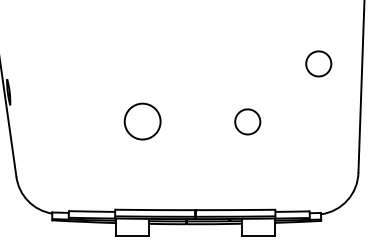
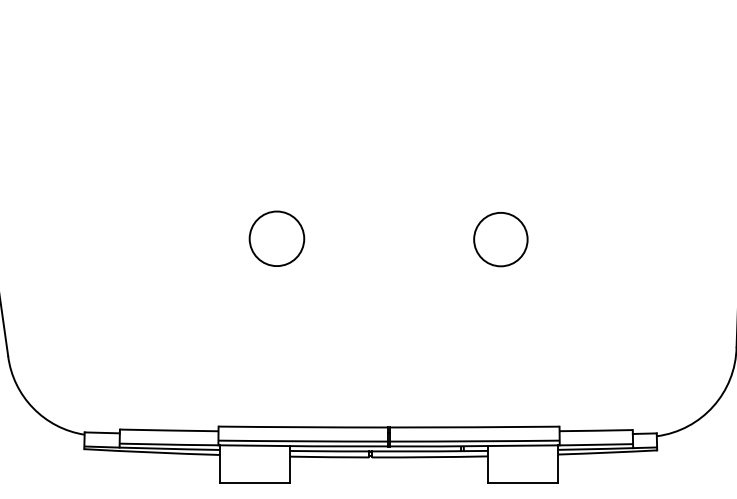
circle: (318, 63) -> (651, 115), removed
circle: (142, 121) -> (276, 238), size x0.71

